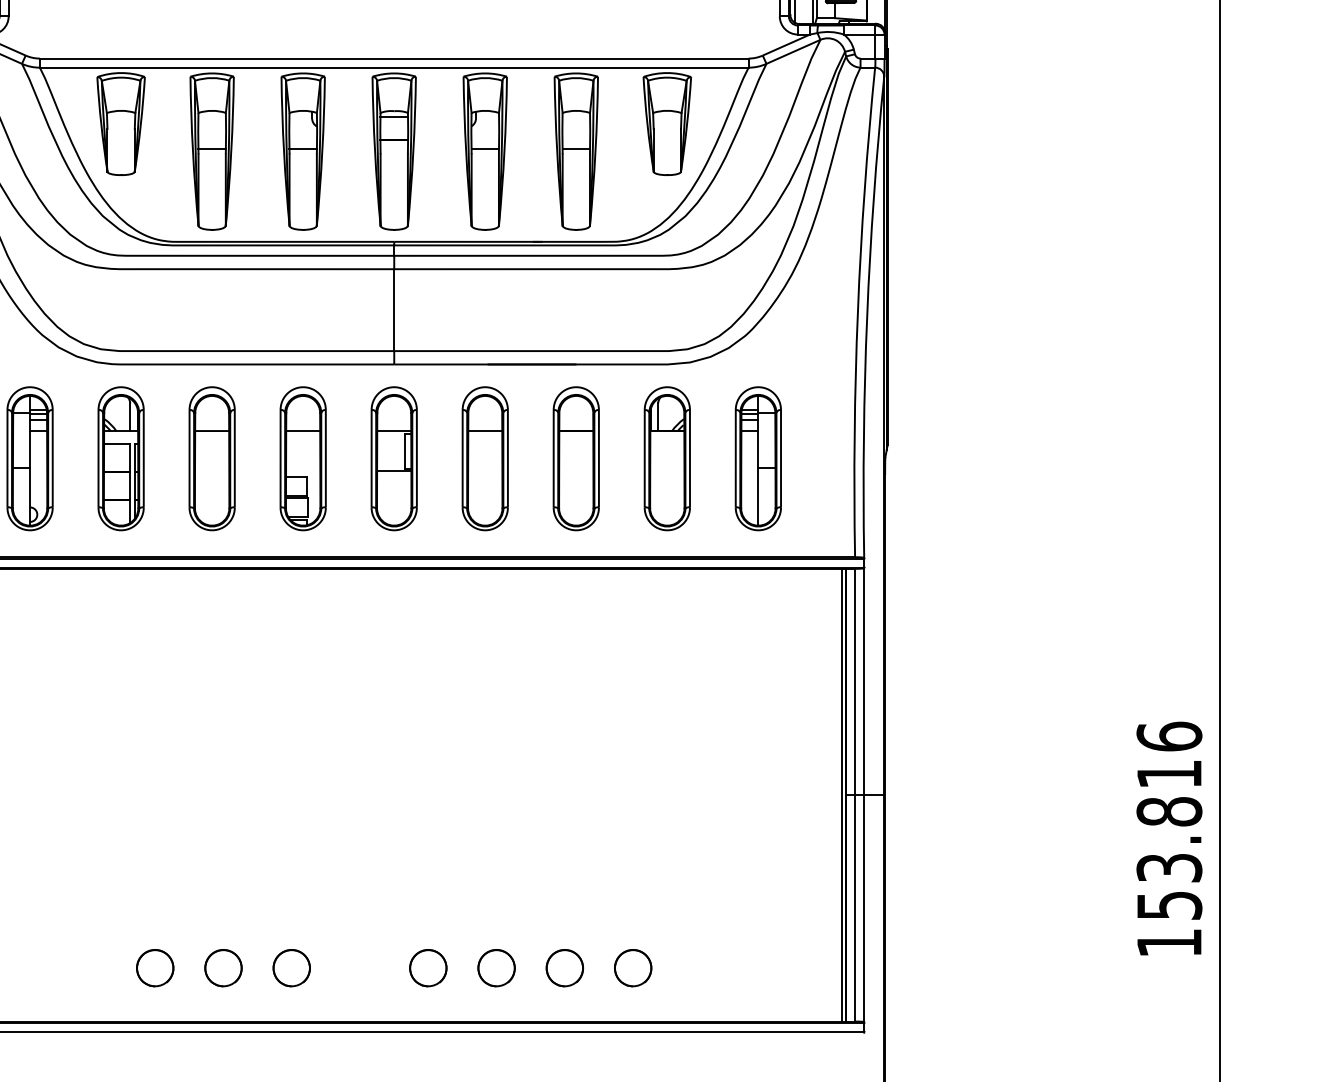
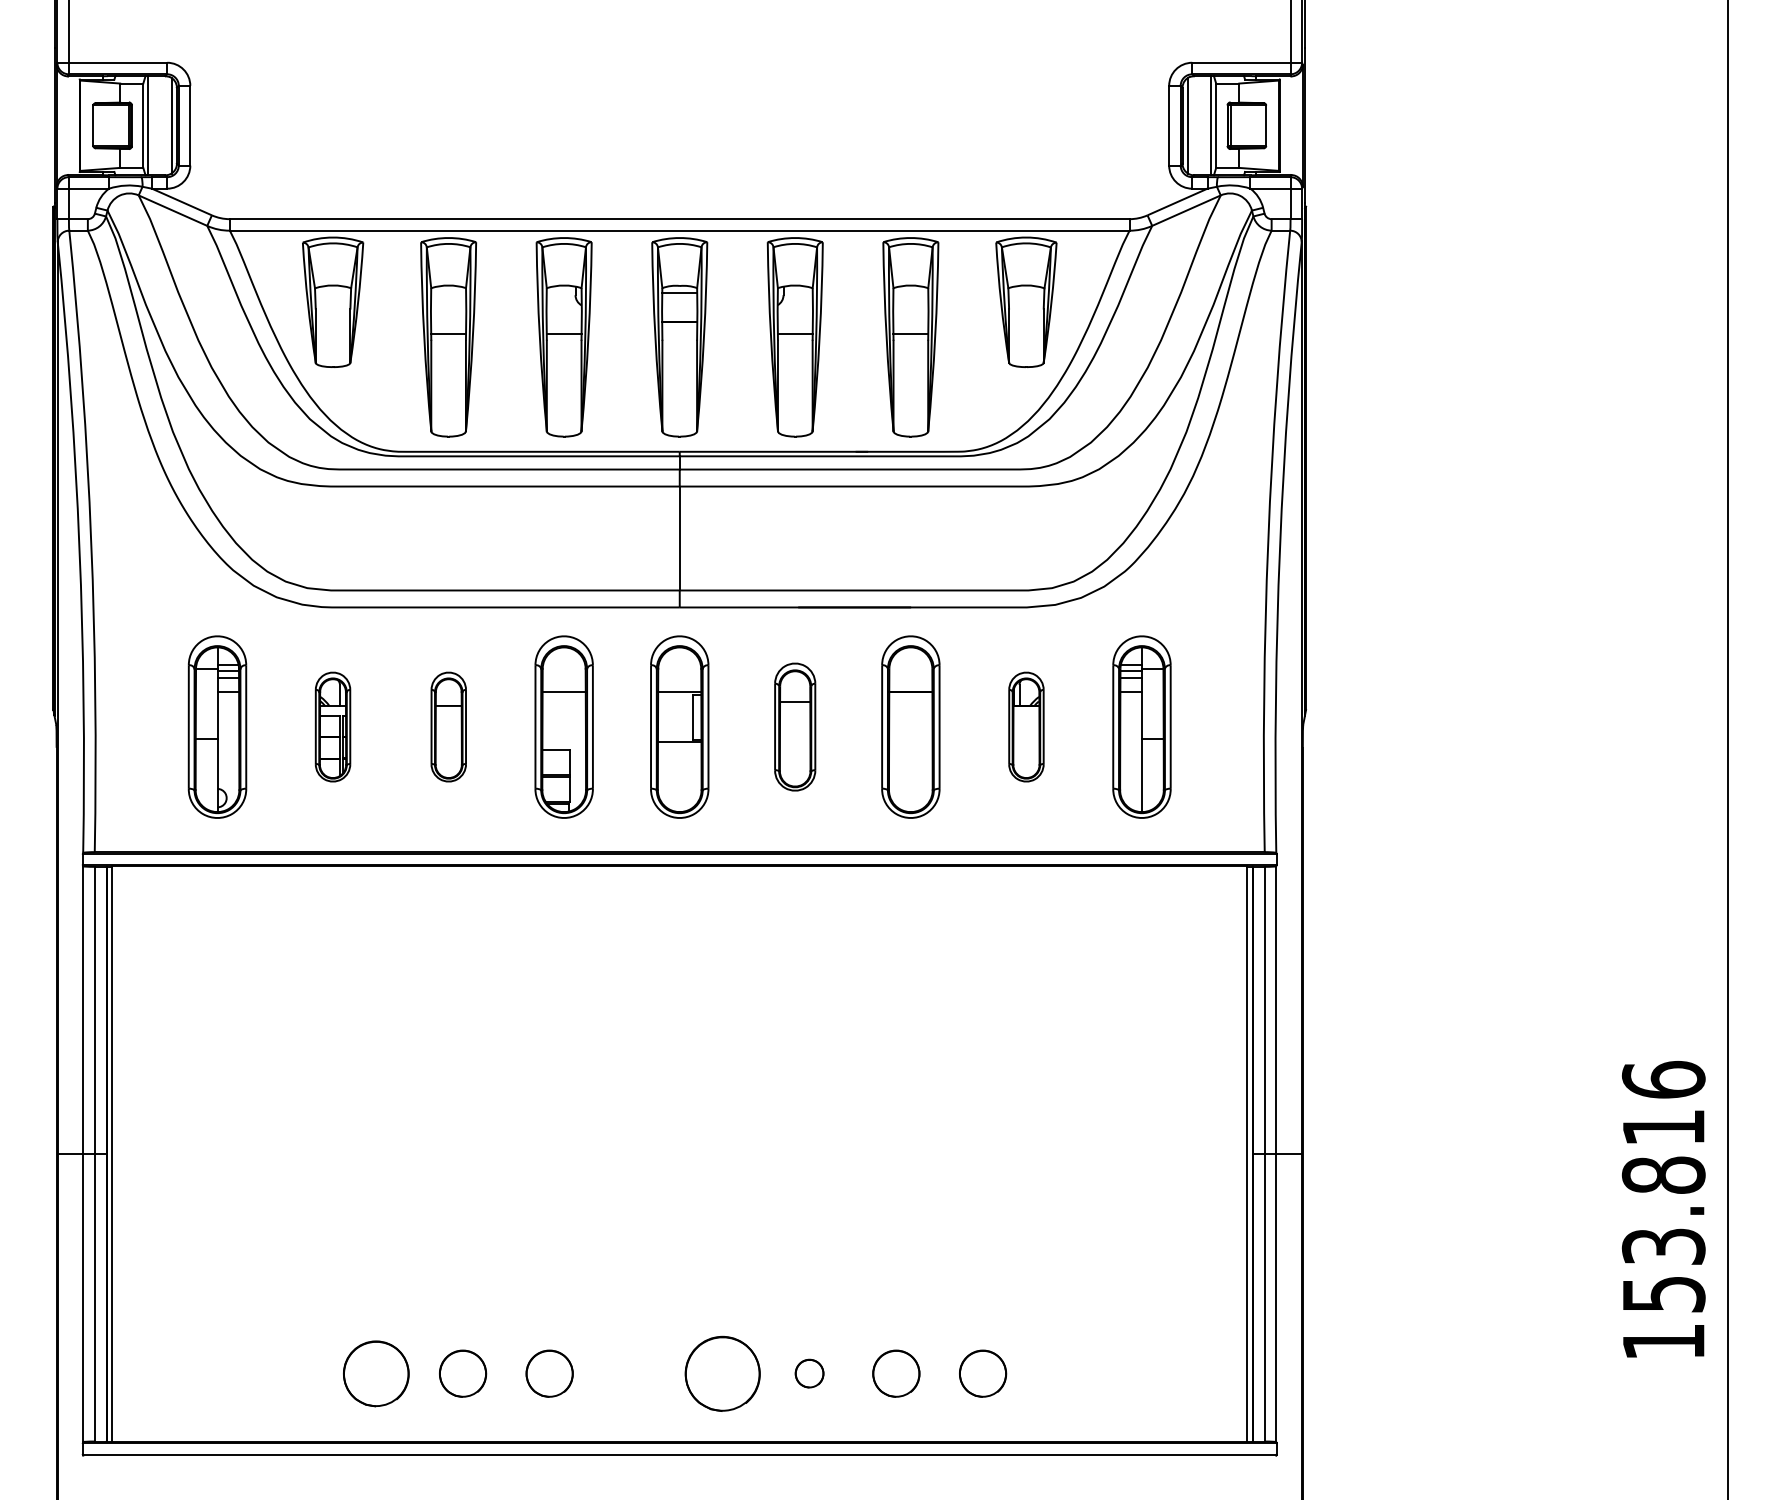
part: (120, 458) -> (332, 726), size x0.6
part: (212, 458) -> (448, 726), size x0.6
part: (484, 458) -> (794, 726), size x0.7
part: (667, 458) -> (1026, 726), size x0.6
circle: (155, 967) -> (376, 1373), size x1.4
circle: (428, 967) -> (723, 1373), size x1.6
circle: (496, 967) -> (809, 1373), size x0.6

